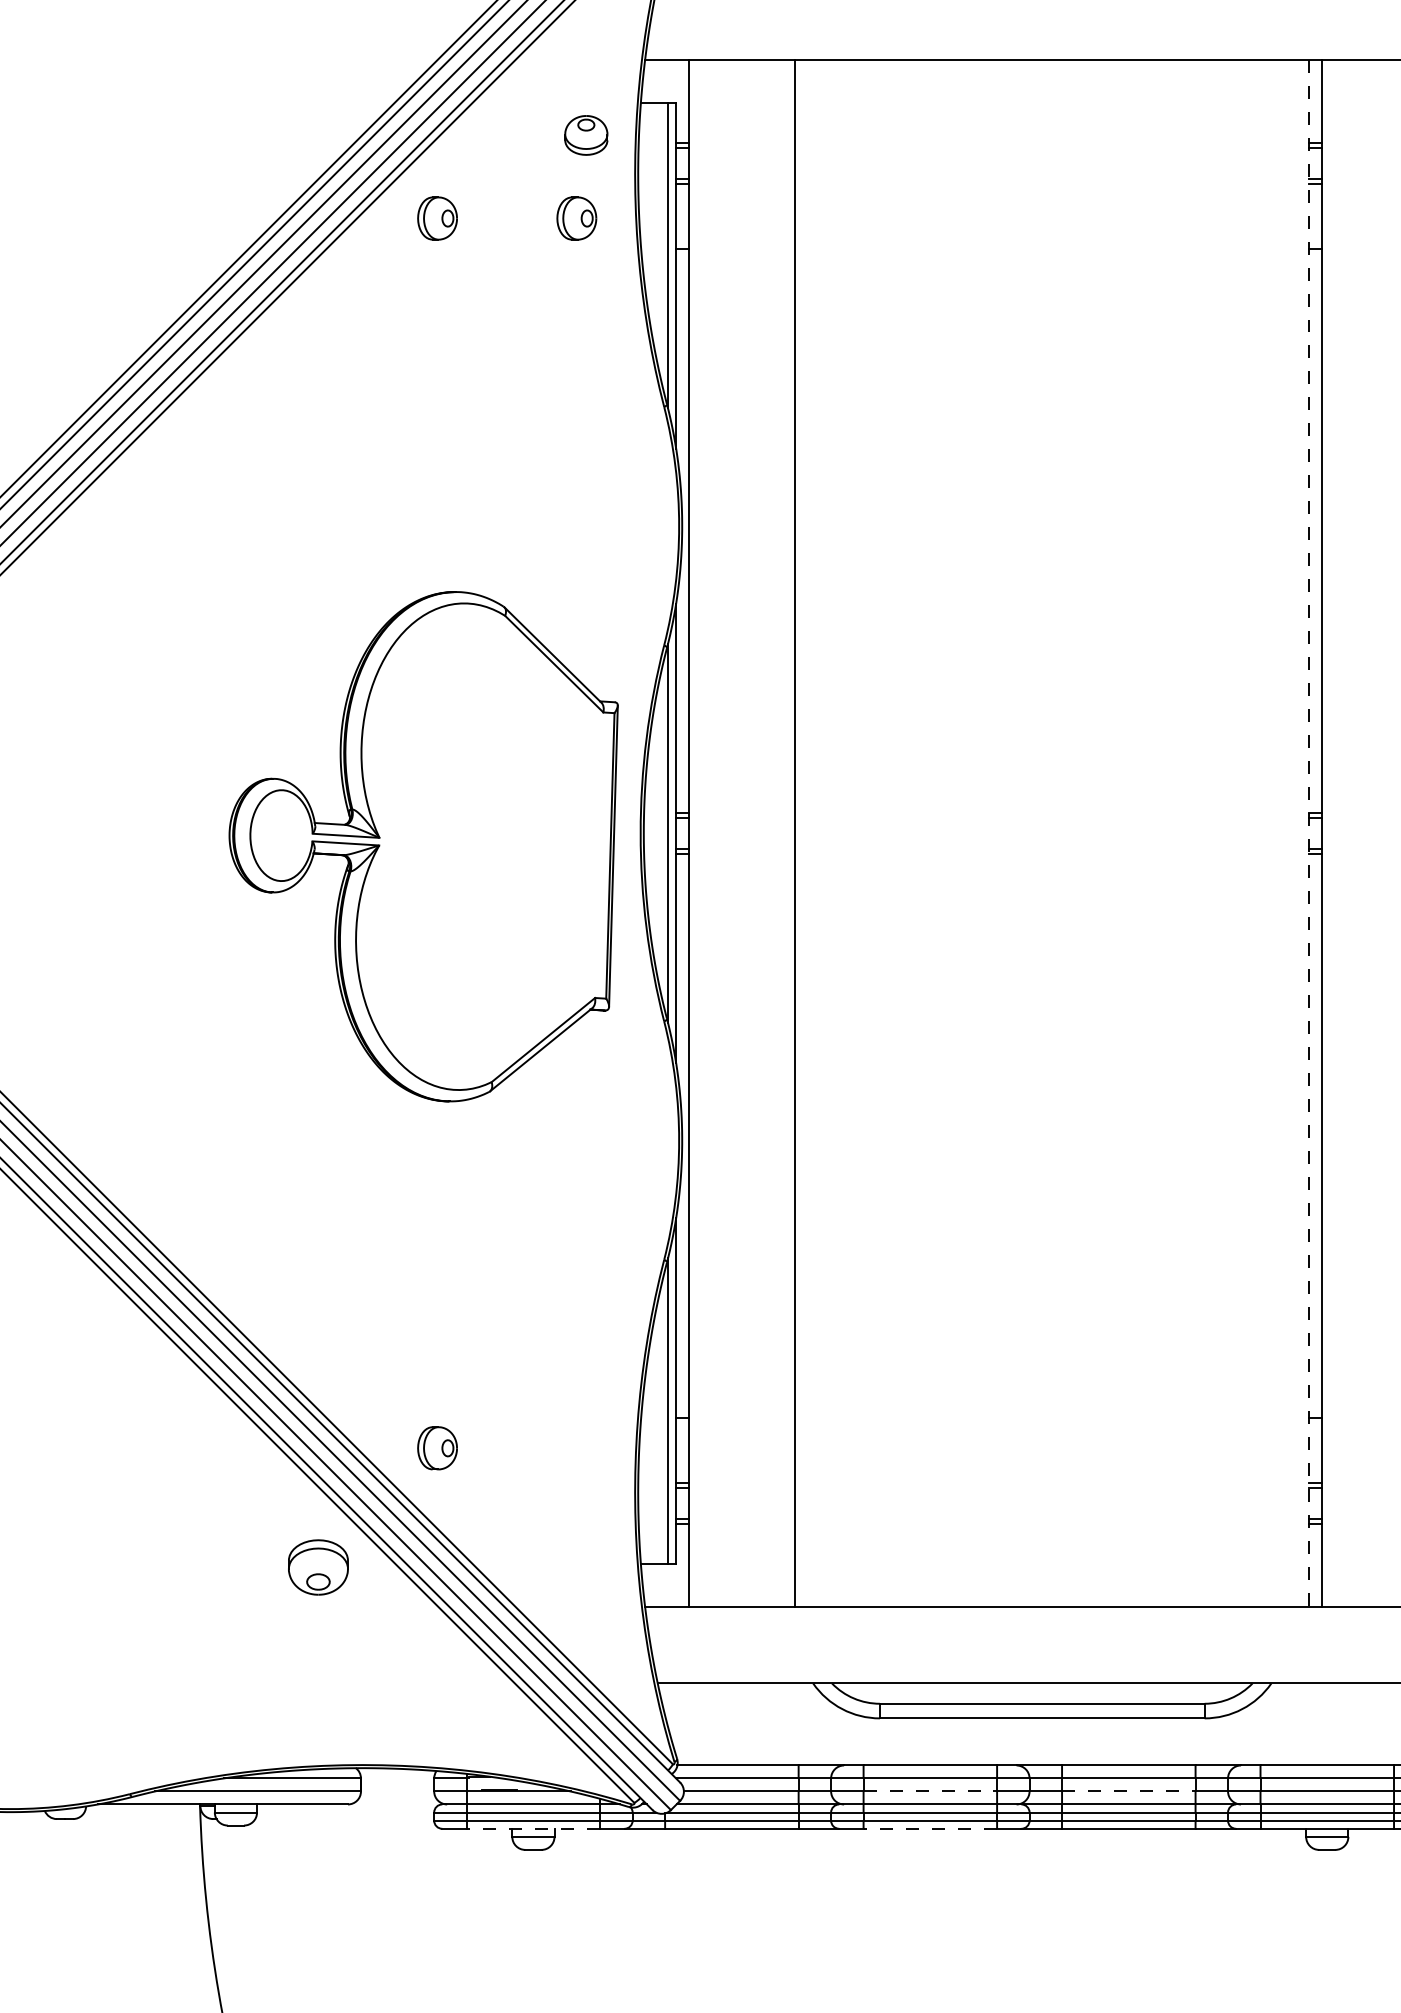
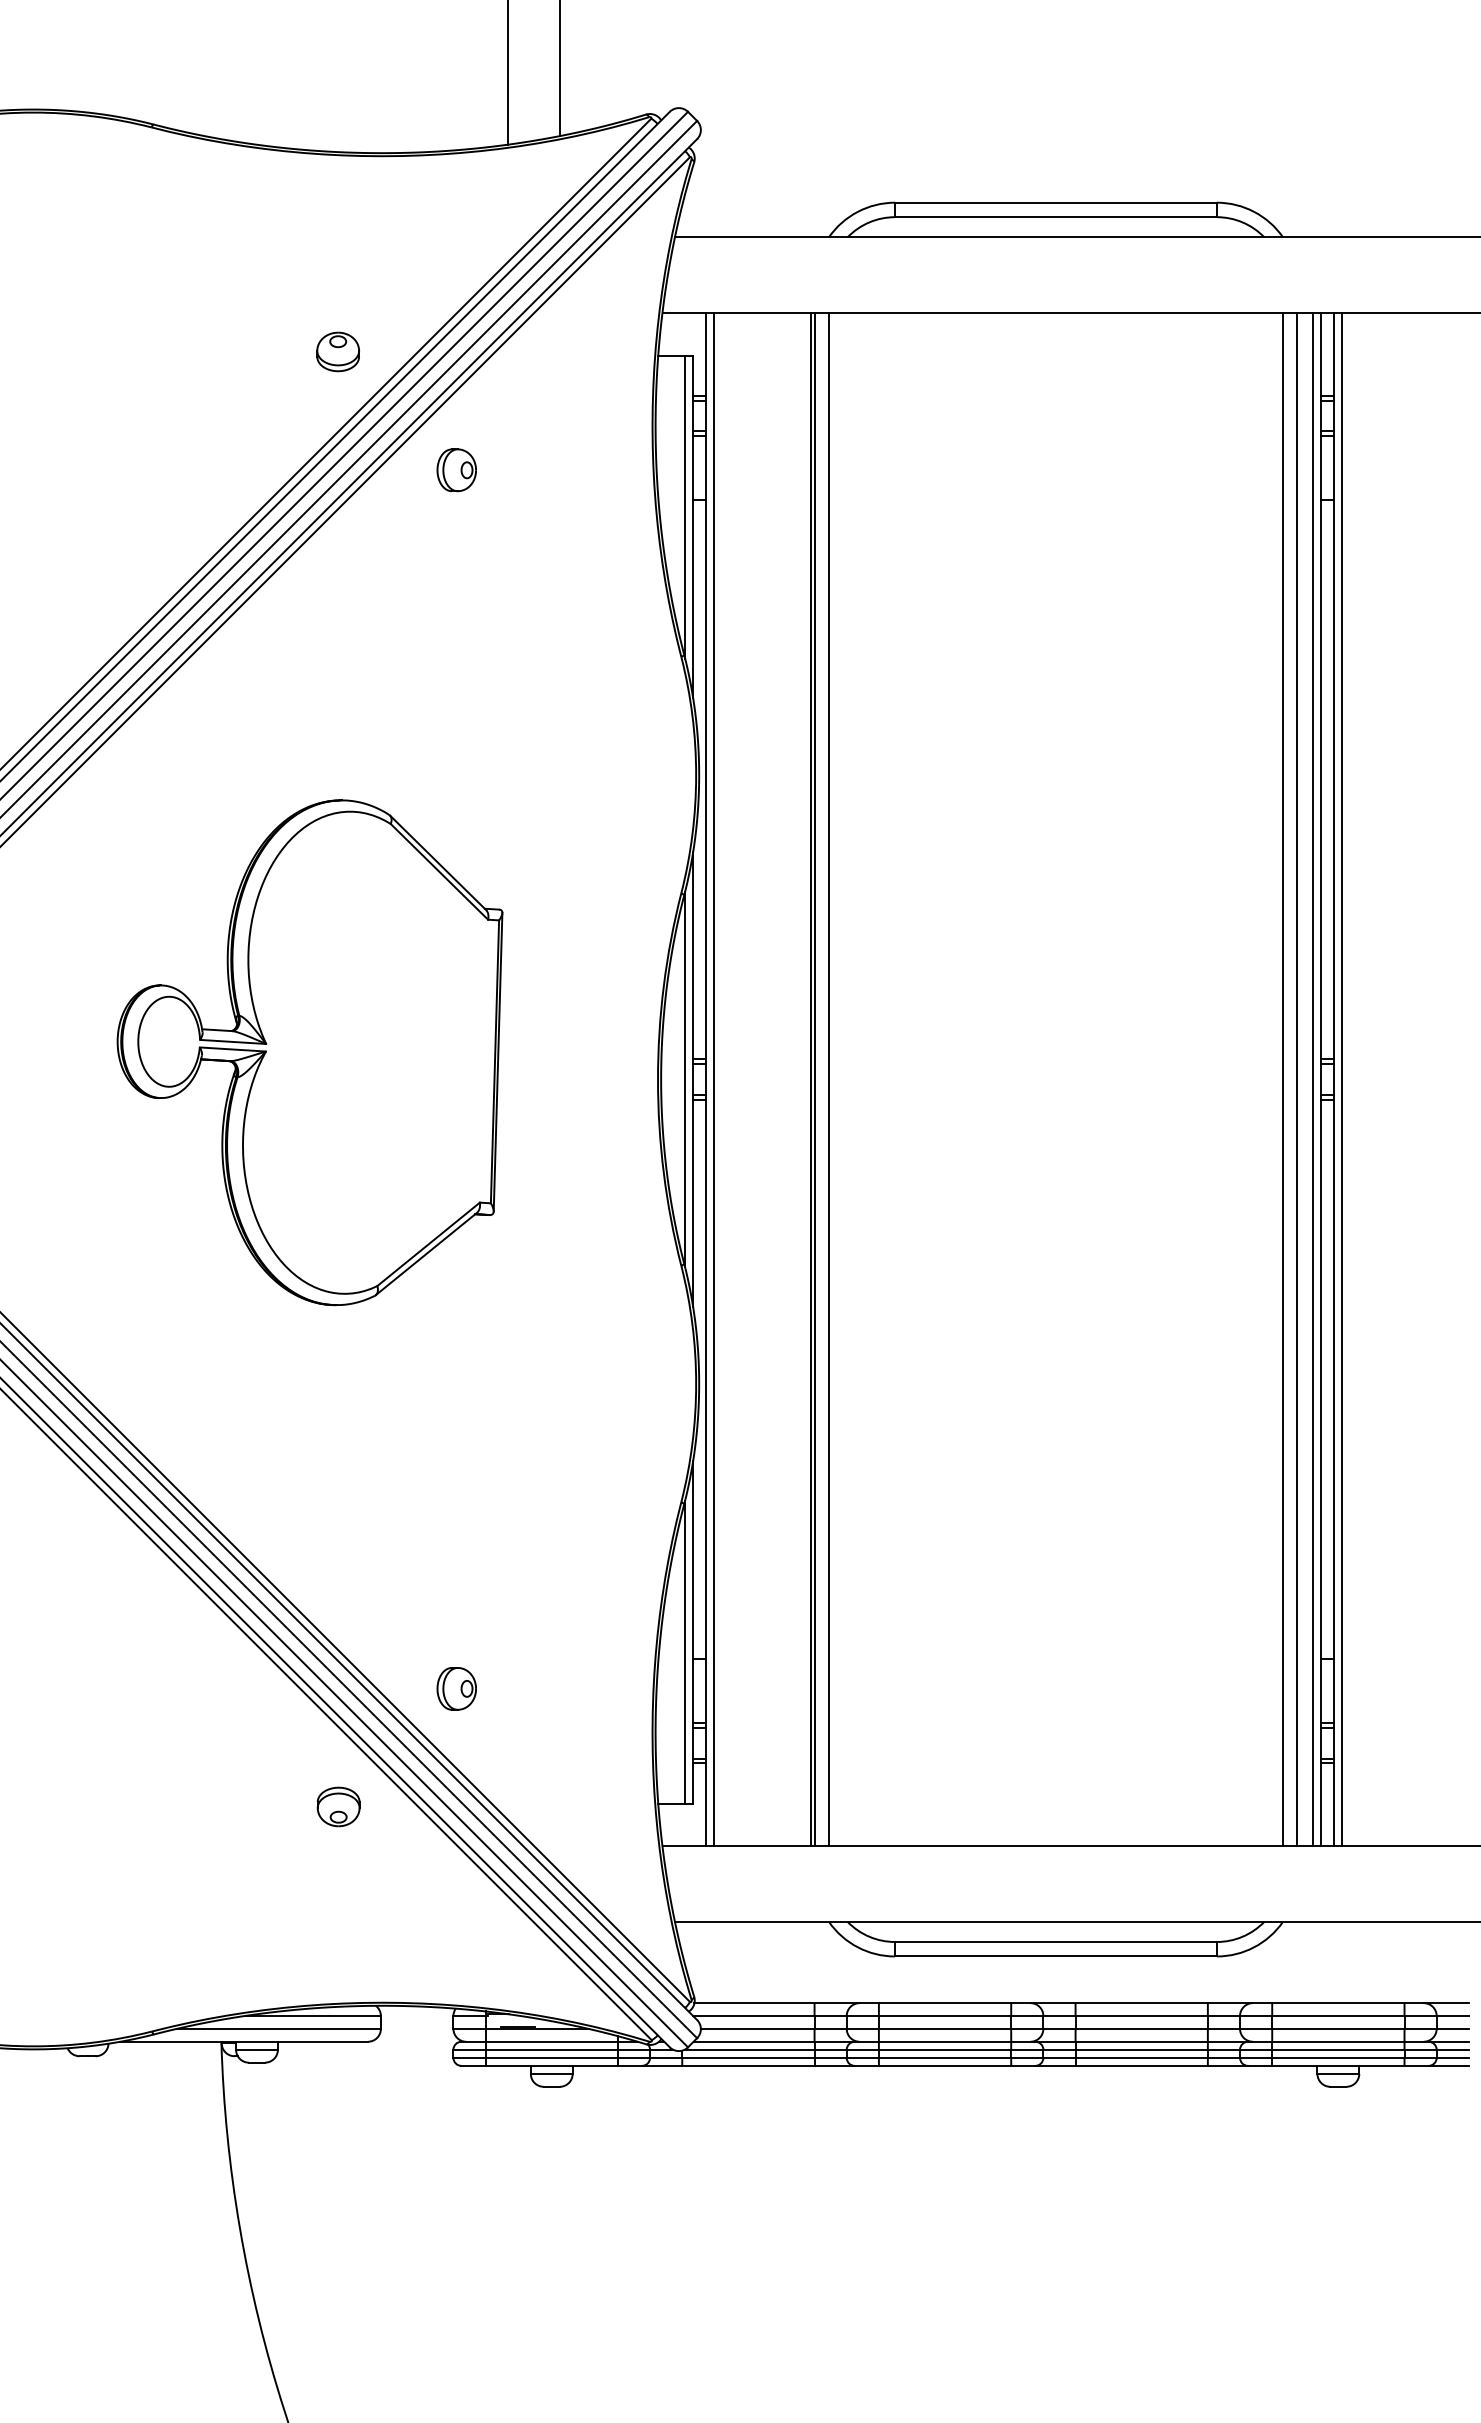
part: (585, 134) -> (337, 351), moved
part: (576, 218) -> (594, 470), removed
line: (697, 833) -> (714, 1079), added
line: (798, 833) -> (814, 1079), added
line: (813, 833) -> (829, 1079), added
line: (1270, 833) -> (1282, 1079), added
line: (1286, 833) -> (1297, 1079), added
line: (1301, 833) -> (1312, 1079), added
line: (1309, 833) -> (1320, 1079), dashed -> solid
line: (1330, 833) -> (1341, 1079), added
part: (423, 846) -> (309, 1052), moved
part: (318, 1567) -> (338, 1806), size x0.71
line: (930, 1791) -> (945, 2028), dashed -> solid
line: (1129, 1791) -> (1142, 2028), dashed -> solid
line: (533, 1828) -> (551, 2065), dashed -> solid
line: (929, 1828) -> (944, 2065), dashed -> solid

